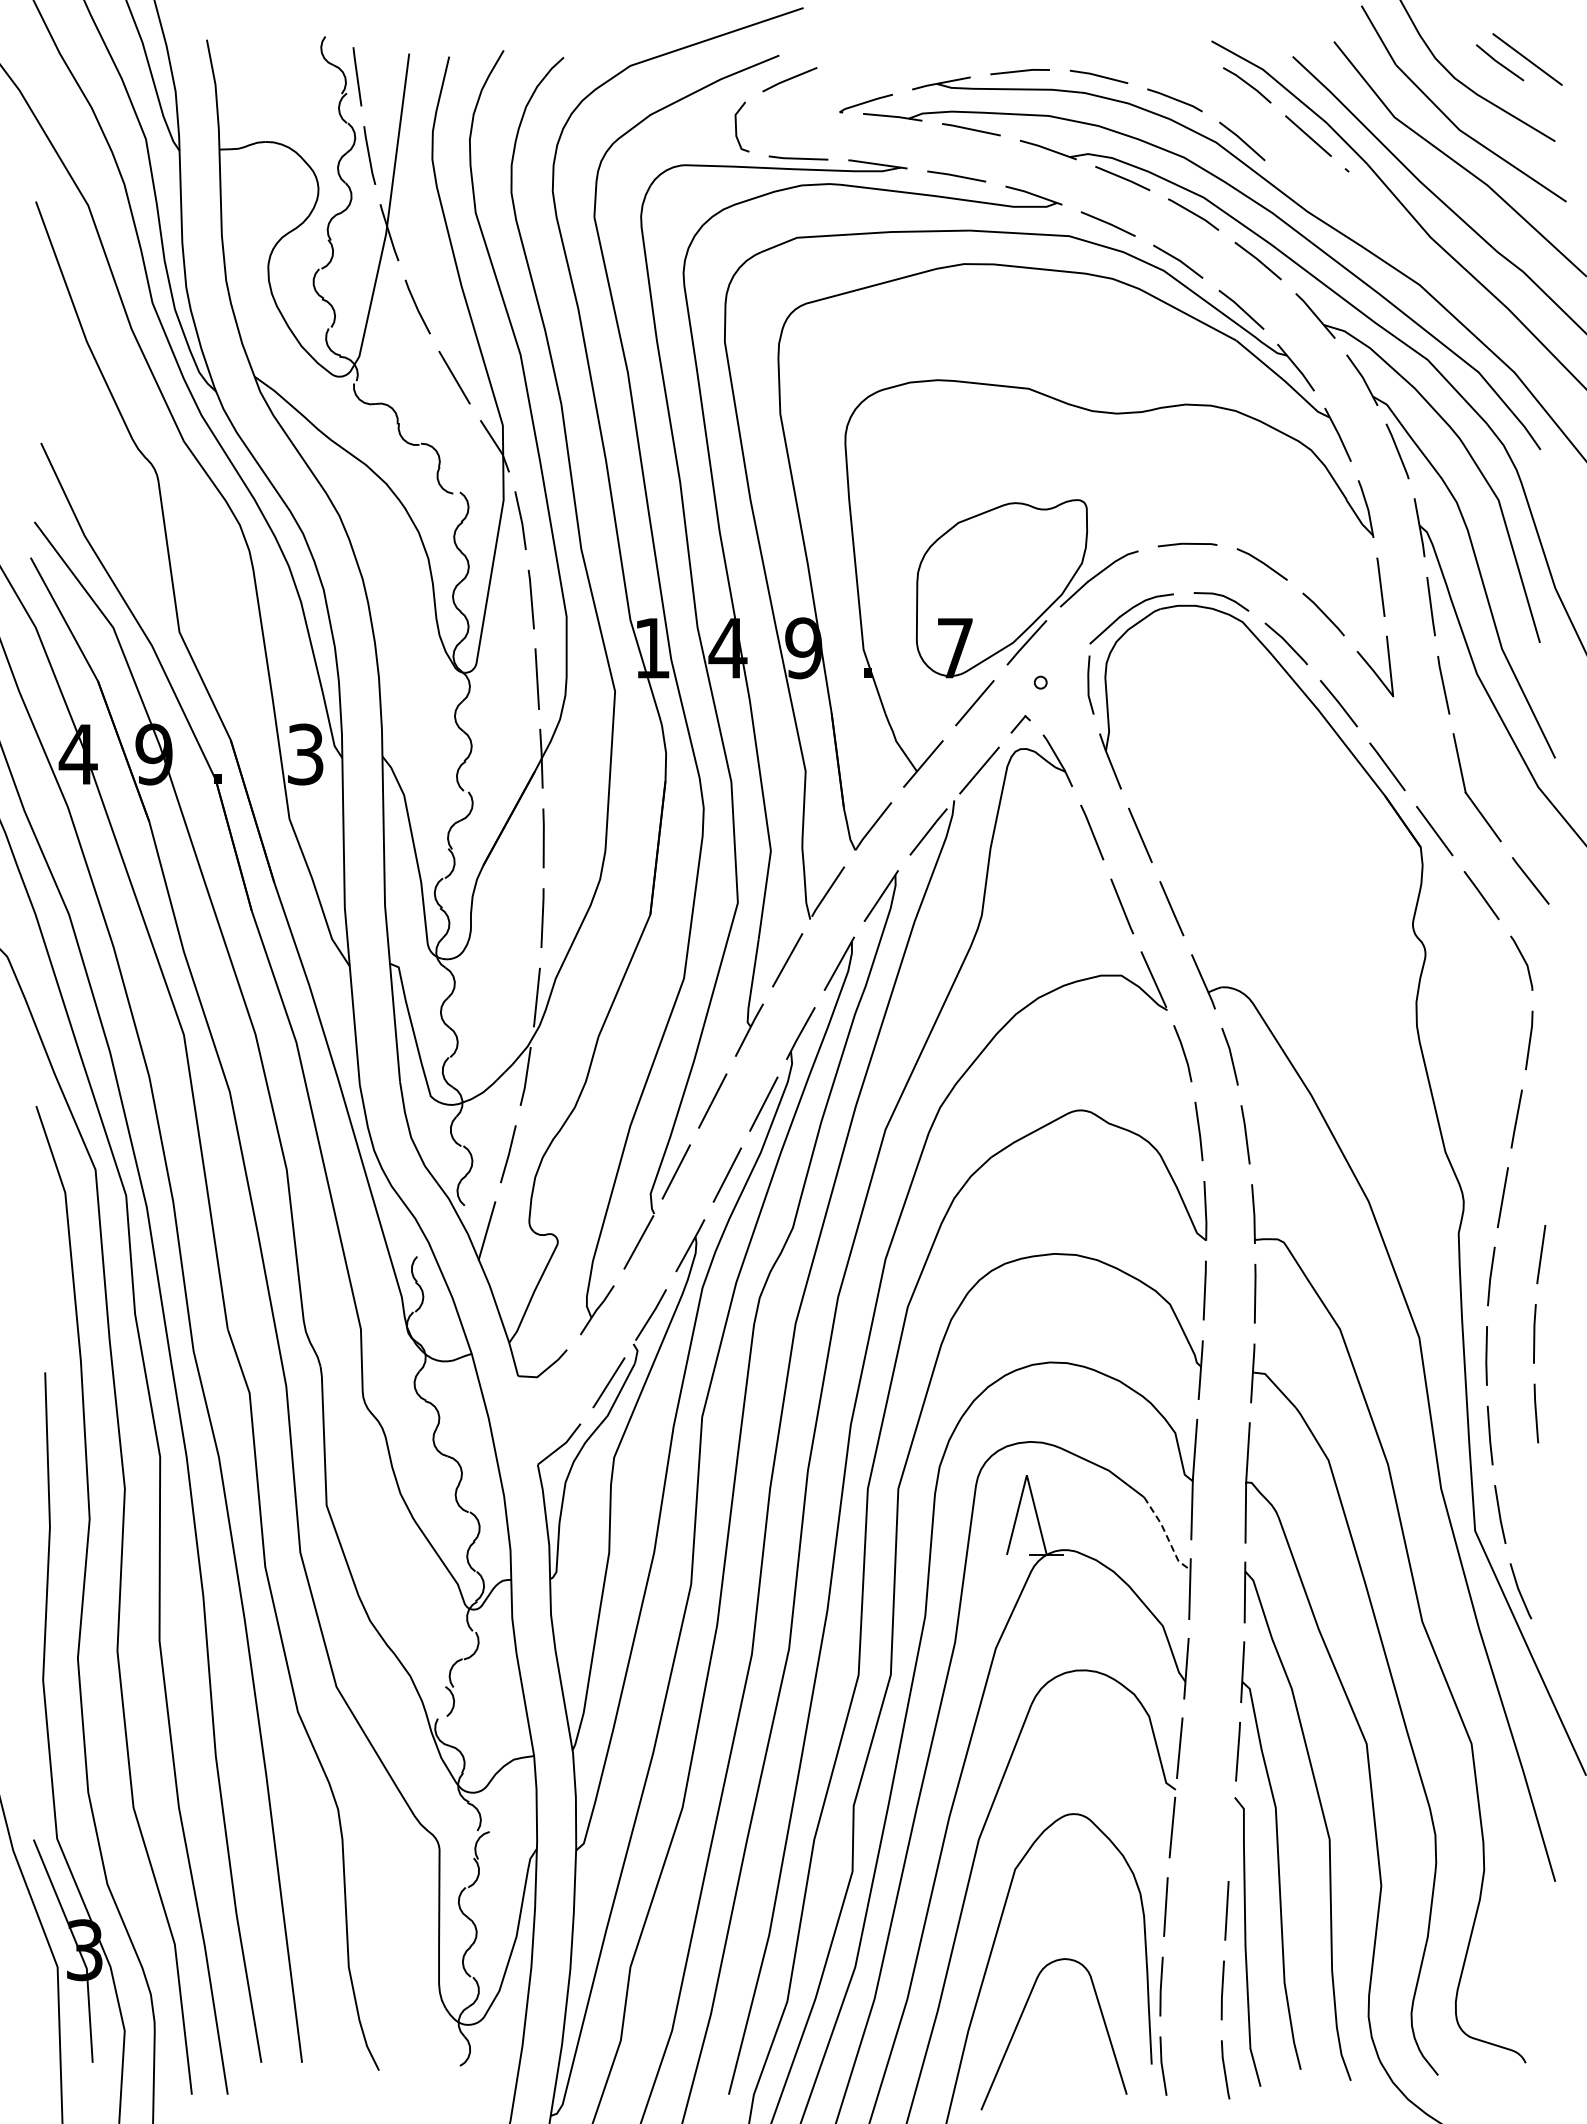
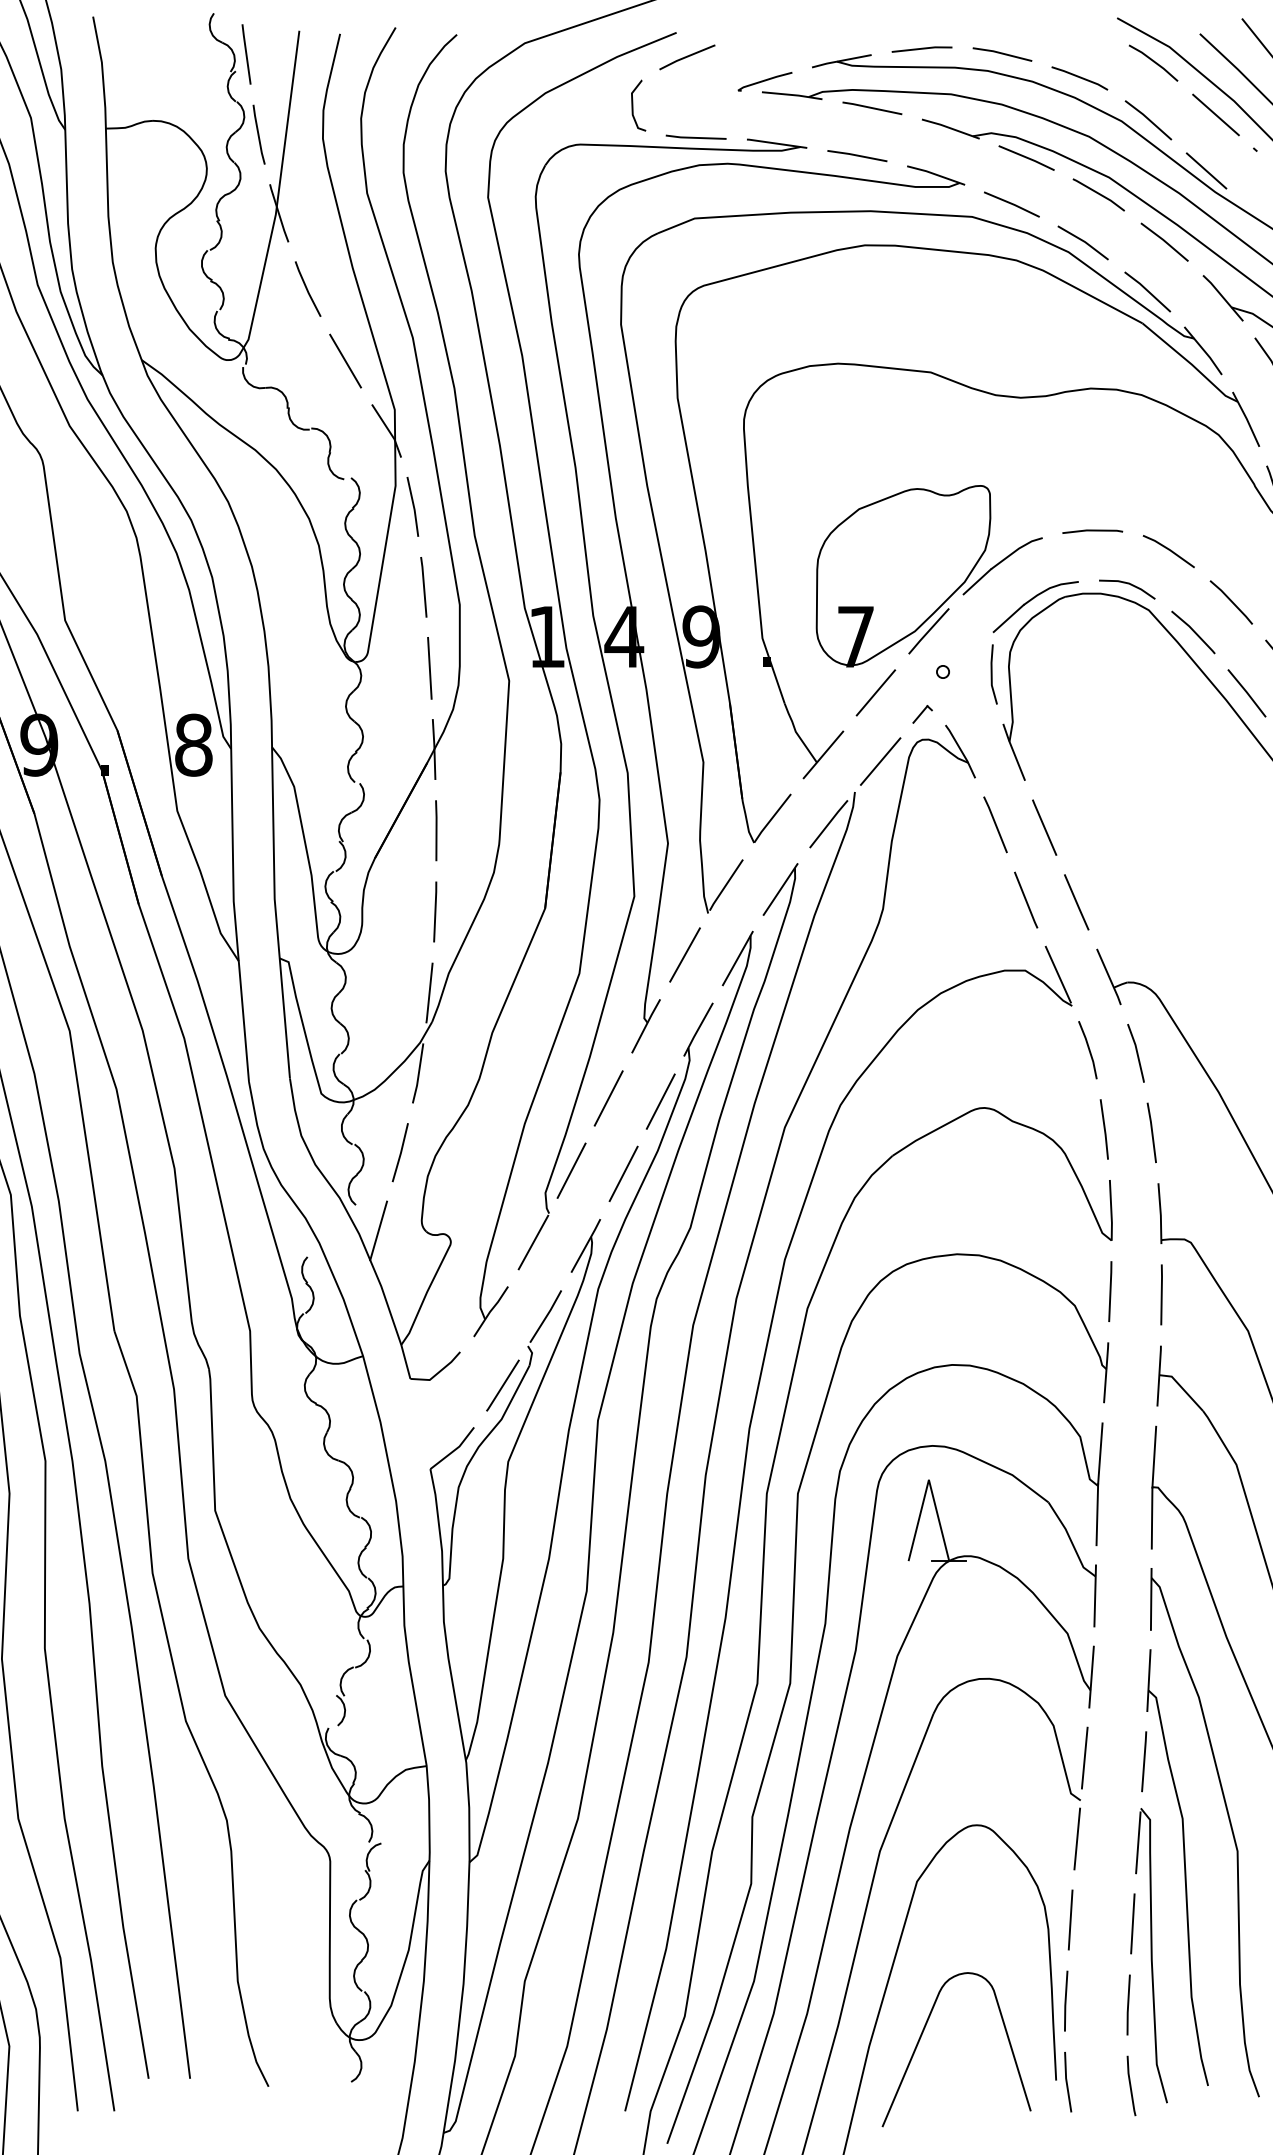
line: (1299, 190) -> (1206, 170), added
text: (305, 754) -> (193, 745), 3 -> 8
line: (1166, 1535) -> (1071, 1541), dashed -> solid
line: (1232, 1831) -> (1138, 1843), added

